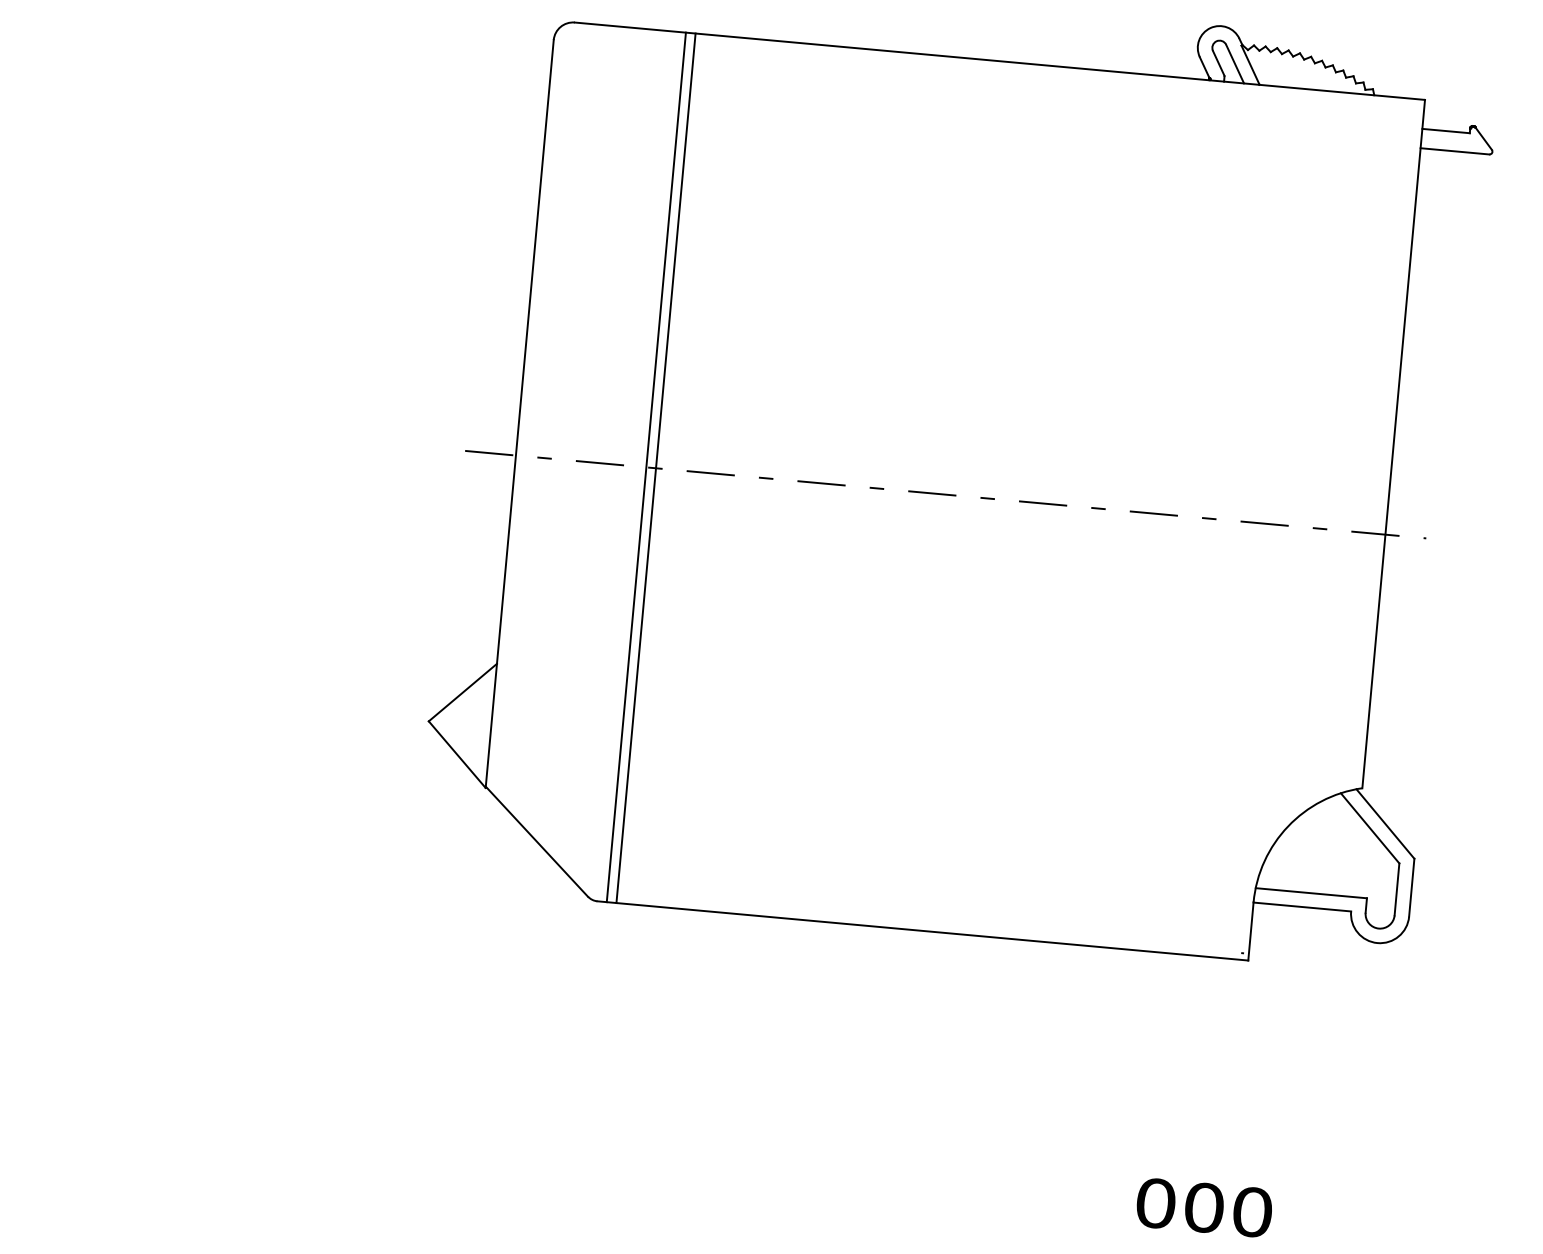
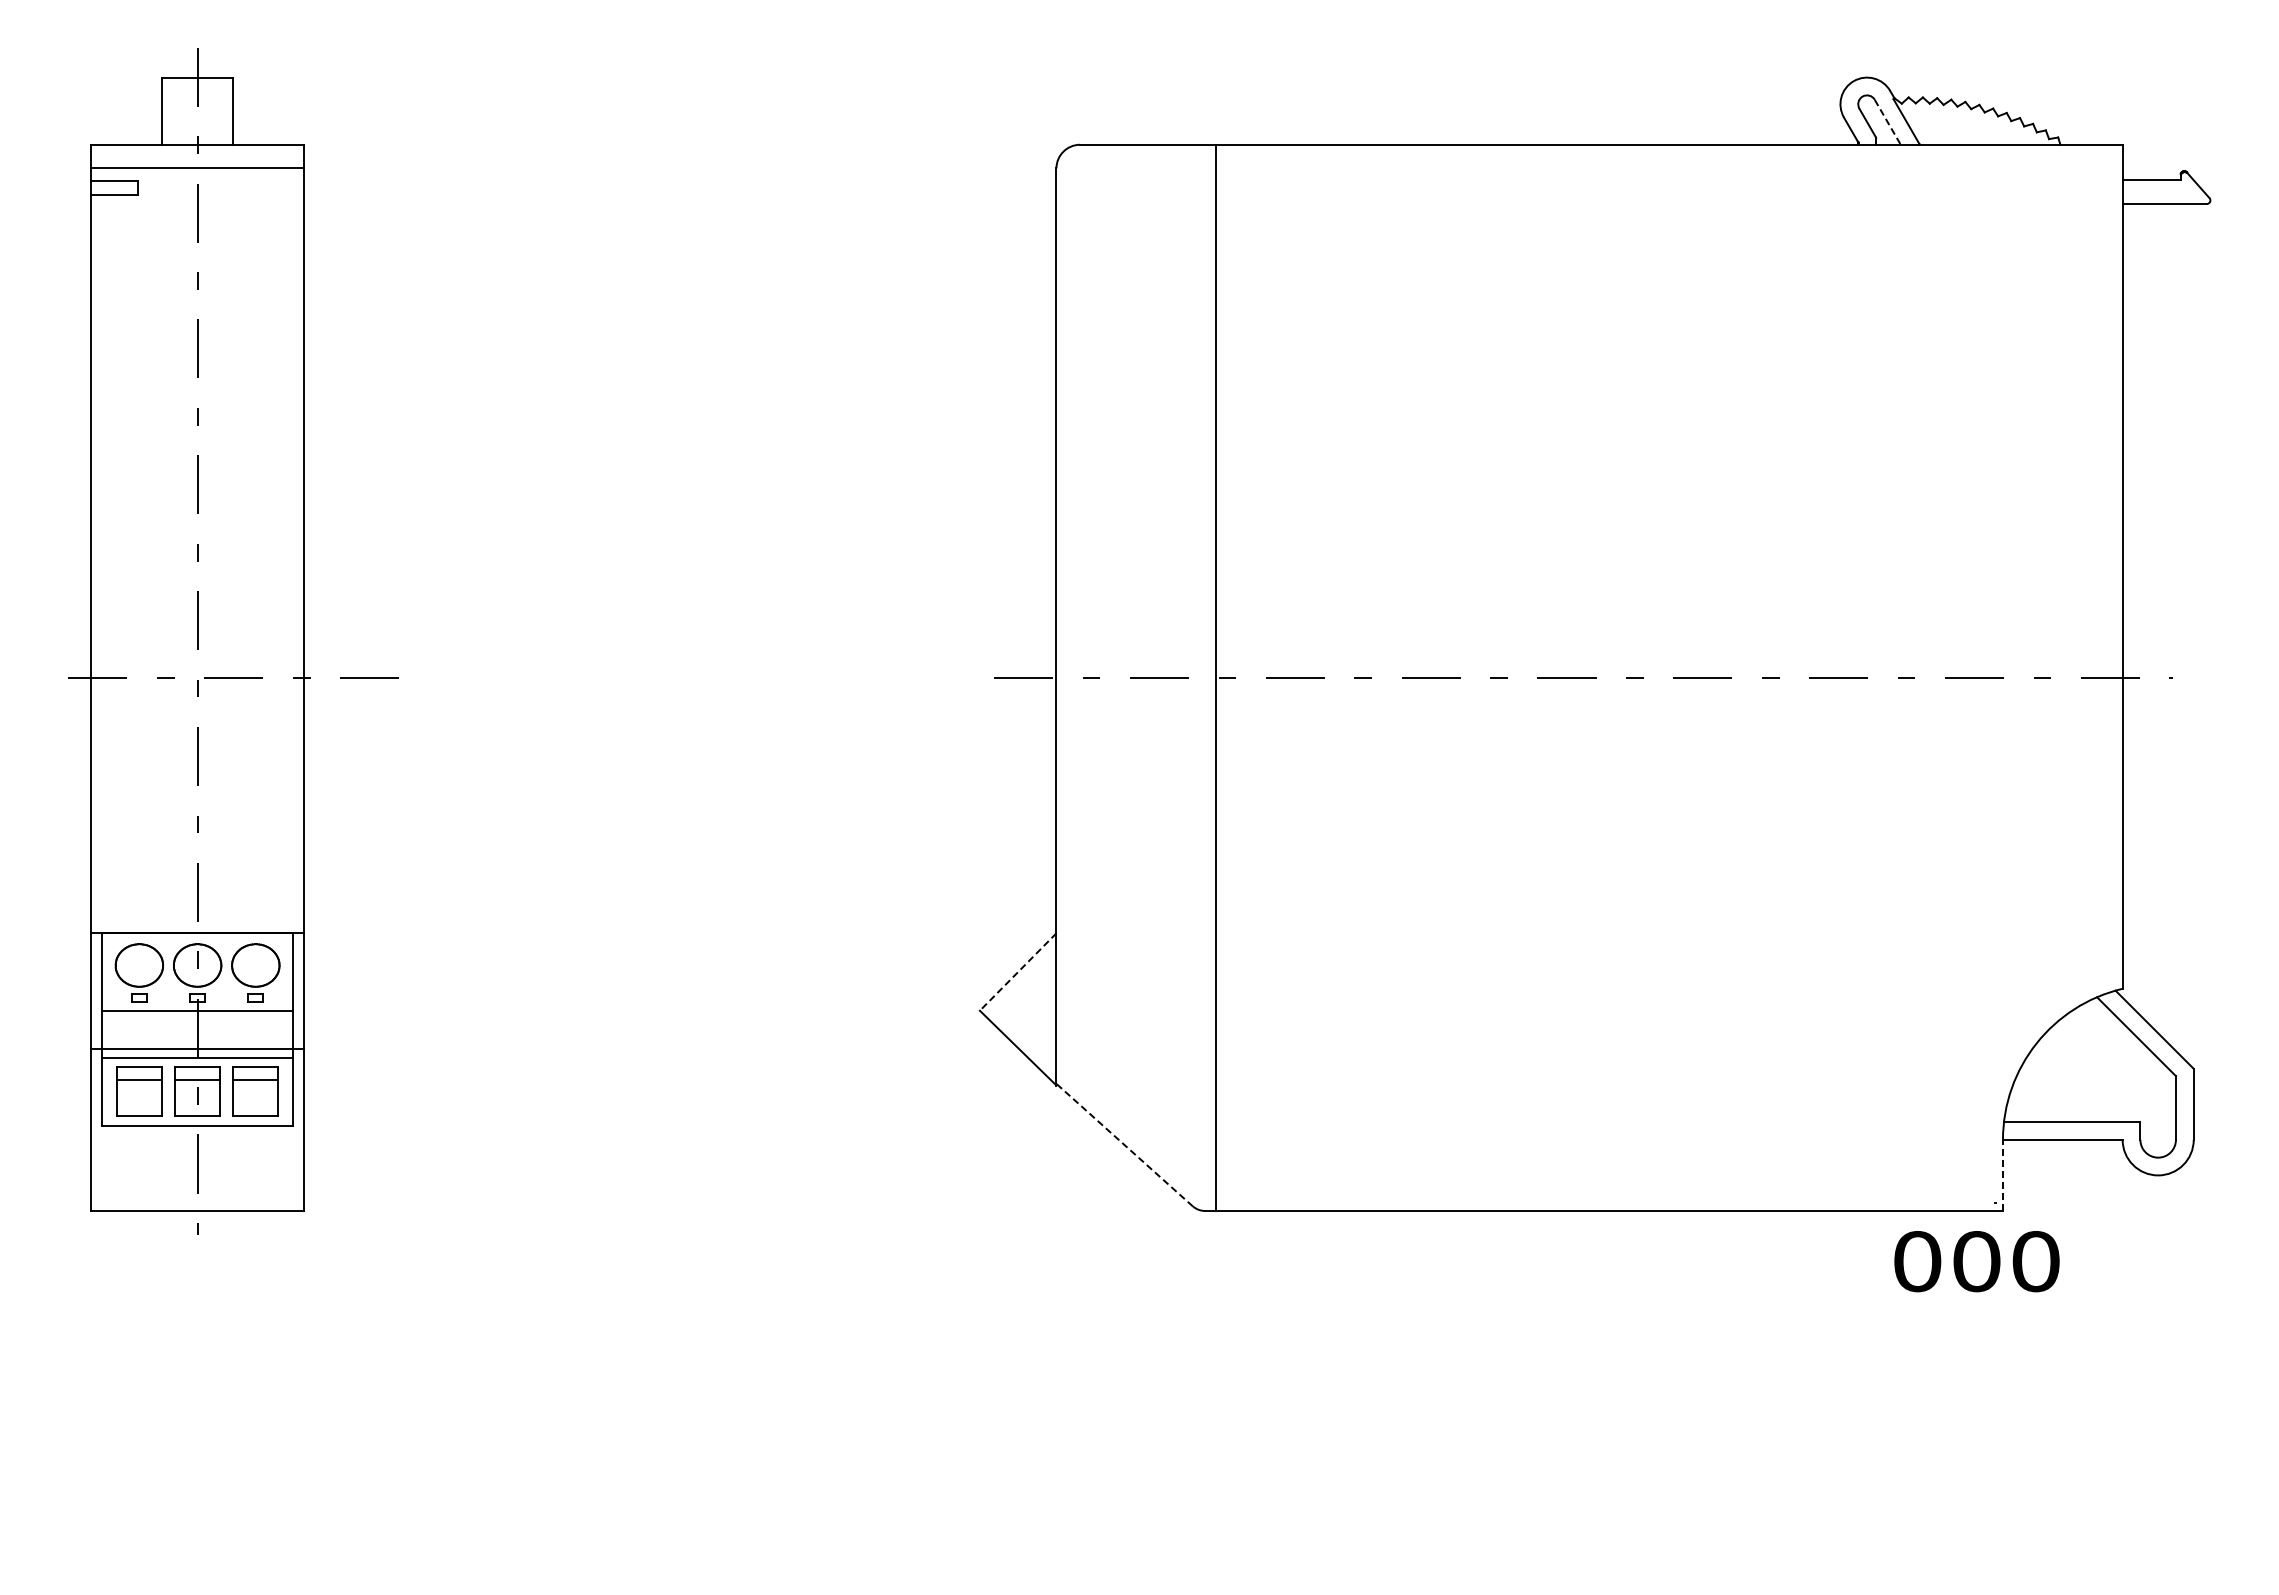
line: (1234, 64) -> (1887, 122), solid -> dashed
line: (656, 468) -> (1228, 677), removed
line: (462, 692) -> (1017, 972), solid -> dashed
line: (536, 841) -> (1124, 1145), solid -> dashed
line: (1250, 931) -> (2002, 1175), solid -> dashed
text: (1204, 1207) -> (1976, 1261), moved

